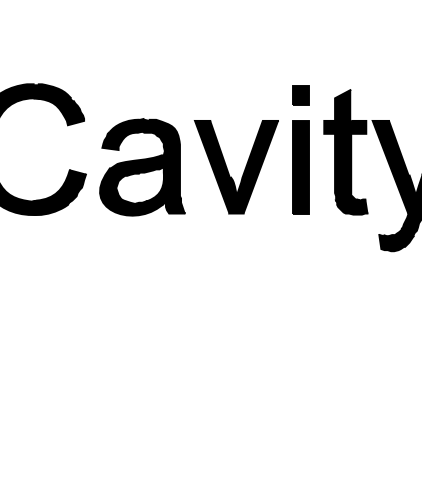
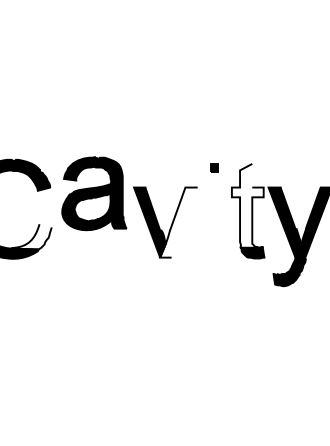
part: (299, 94) -> (213, 167), size x0.6
fill: (344, 144) -> (247, 205), removed
part: (142, 167) -> (94, 193), moved
fill: (253, 167) -> (178, 222), removed
part: (299, 167) -> (213, 222), removed
fill: (59, 185) -> (31, 236), removed

